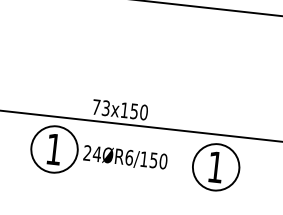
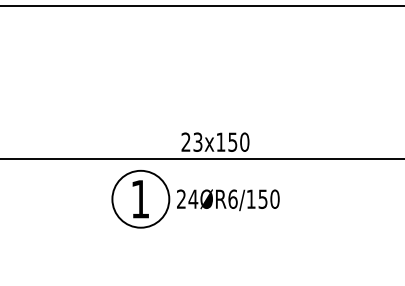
text: (95, 106) -> (185, 141), 73x150 -> 23x150
part: (215, 166) -> (339, 198), removed

